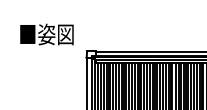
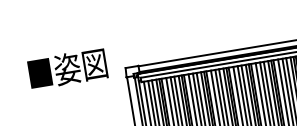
text: (46, 34) -> (67, 68), moved

